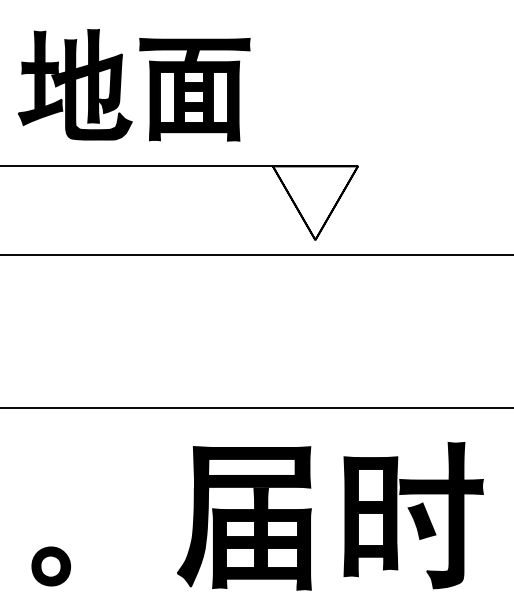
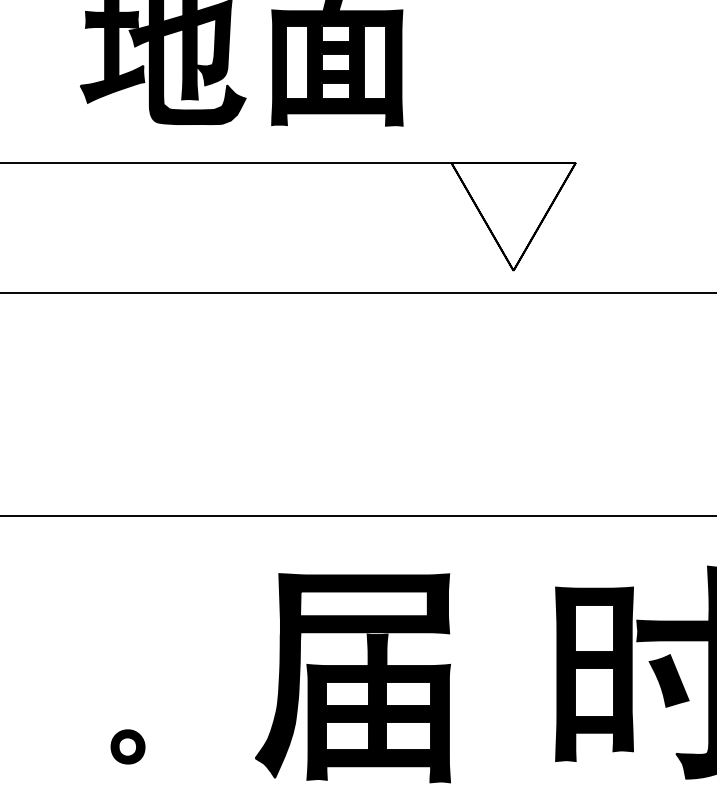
part: (244, 518) -> (353, 678), moved
part: (50, 566) -> (127, 746), size x0.6

